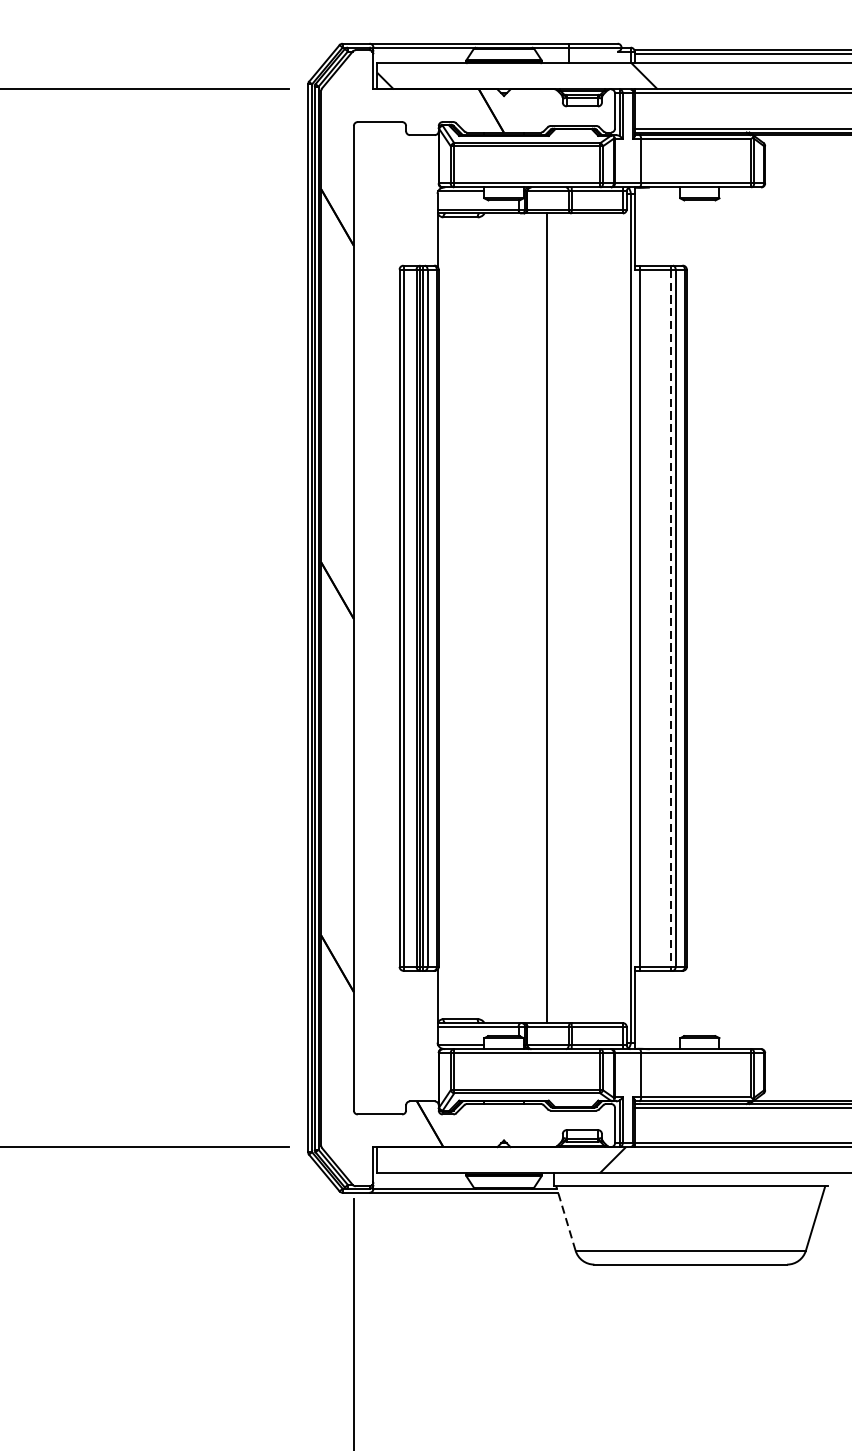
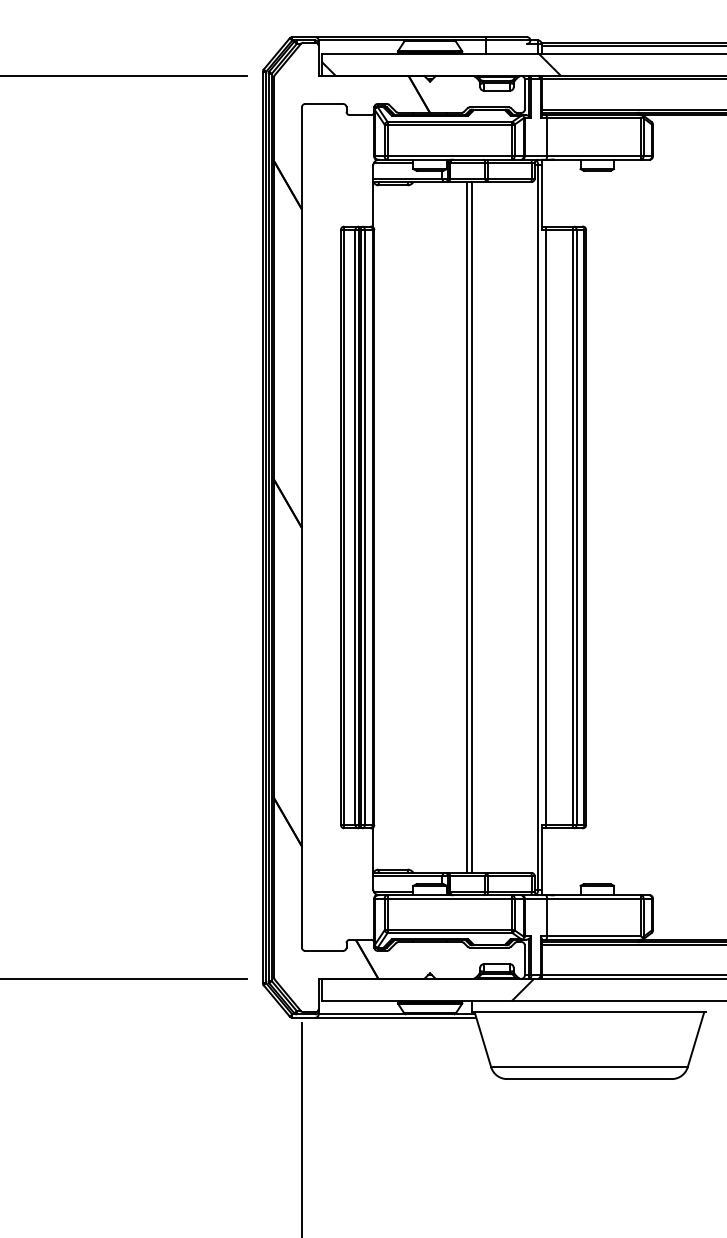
line: (552, 618) -> (471, 527), added
line: (670, 618) -> (572, 527), dashed -> solid
line: (565, 1218) -> (482, 1039), dashed -> solid

